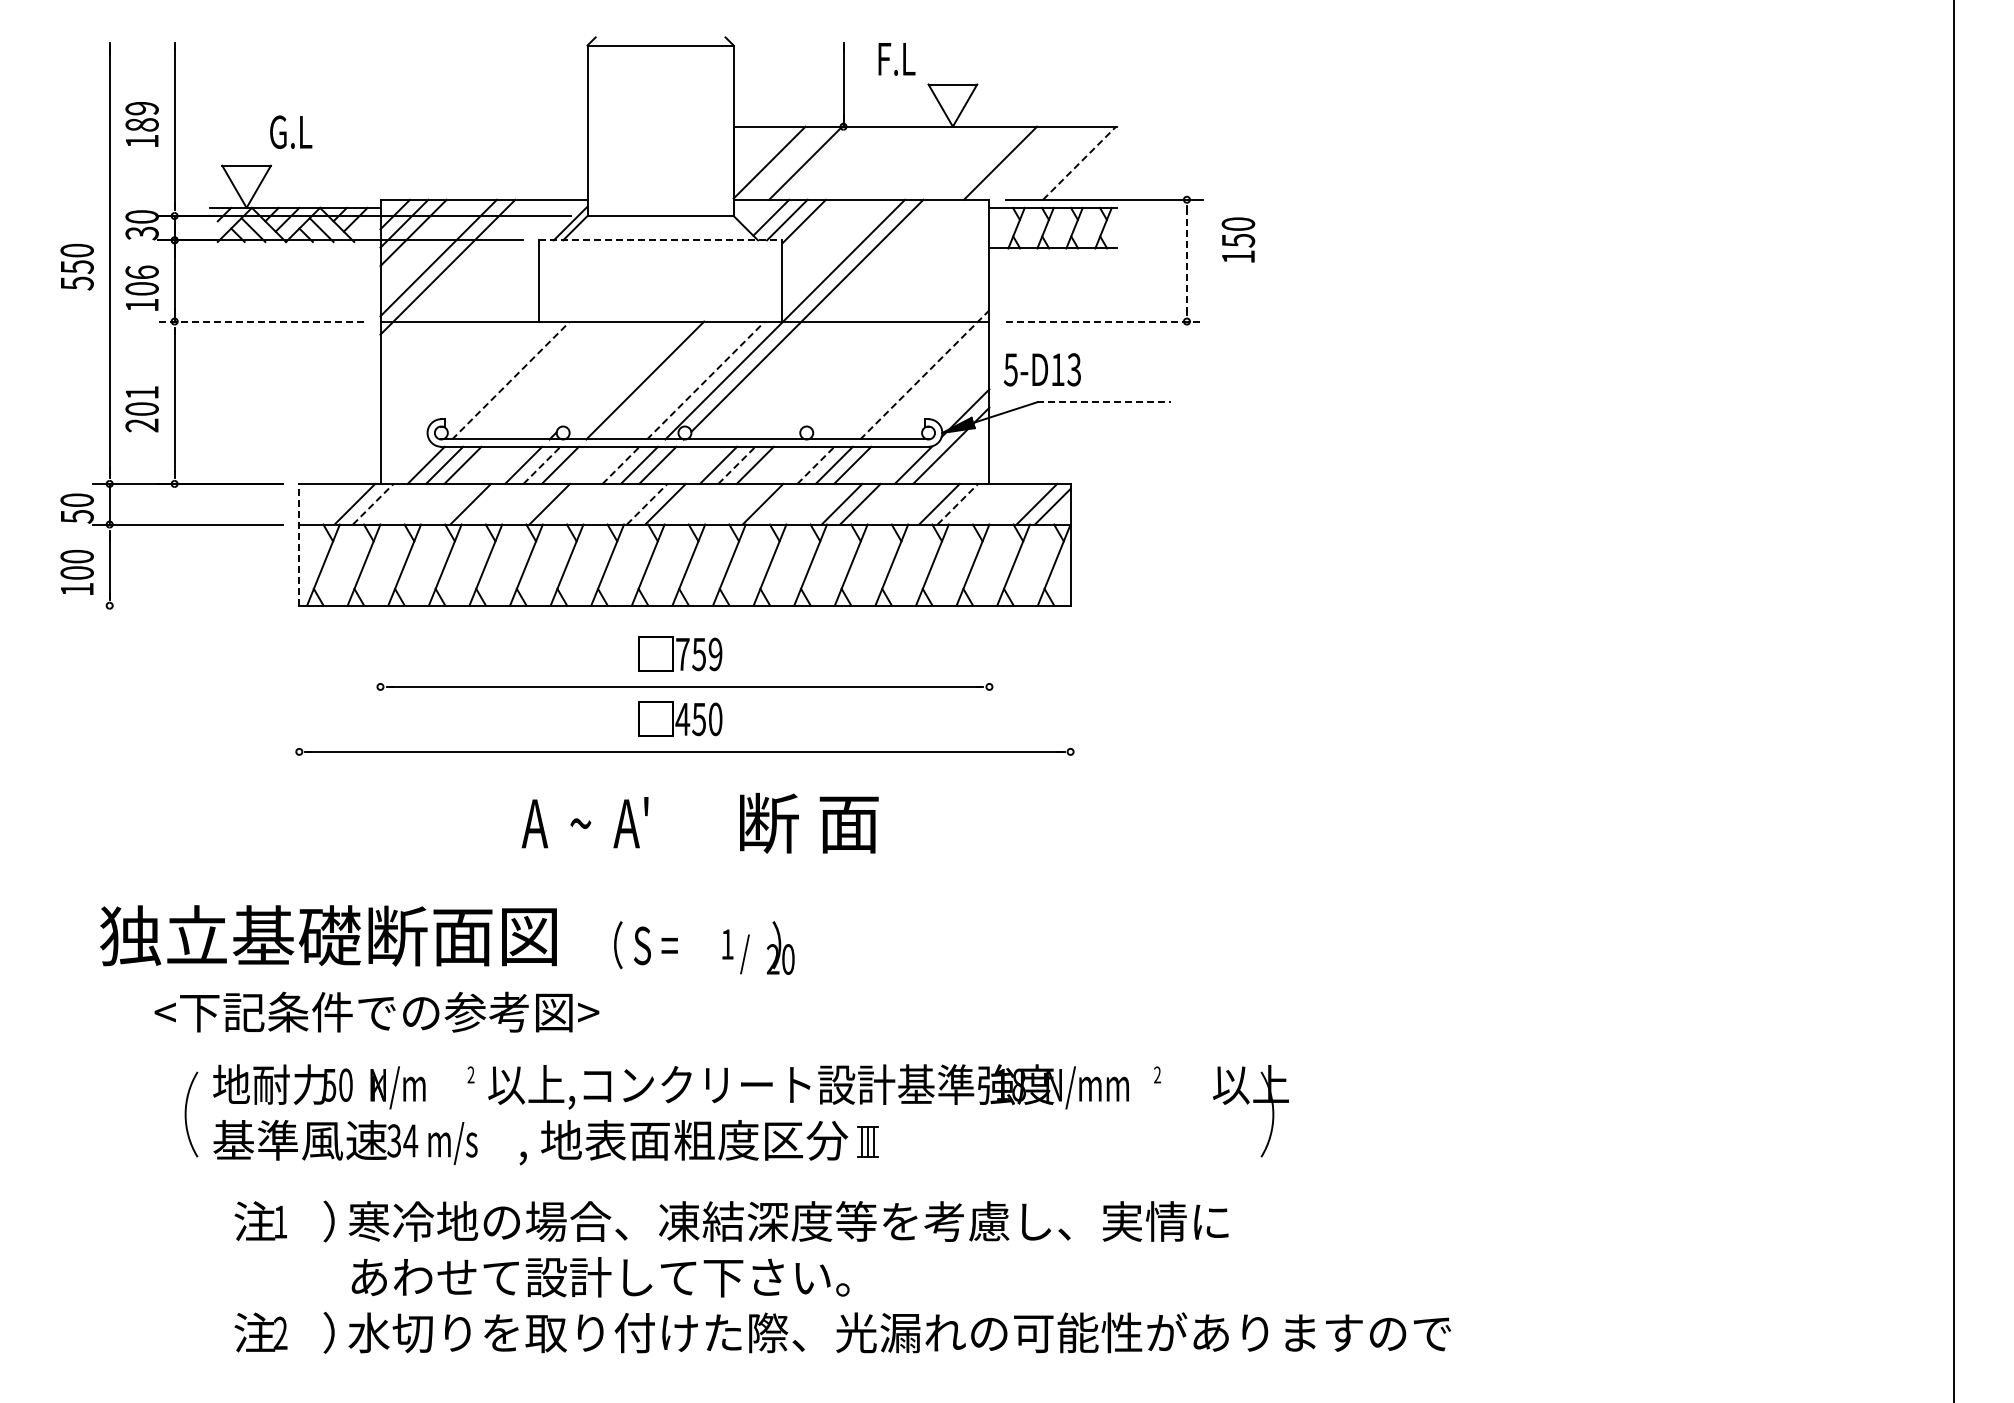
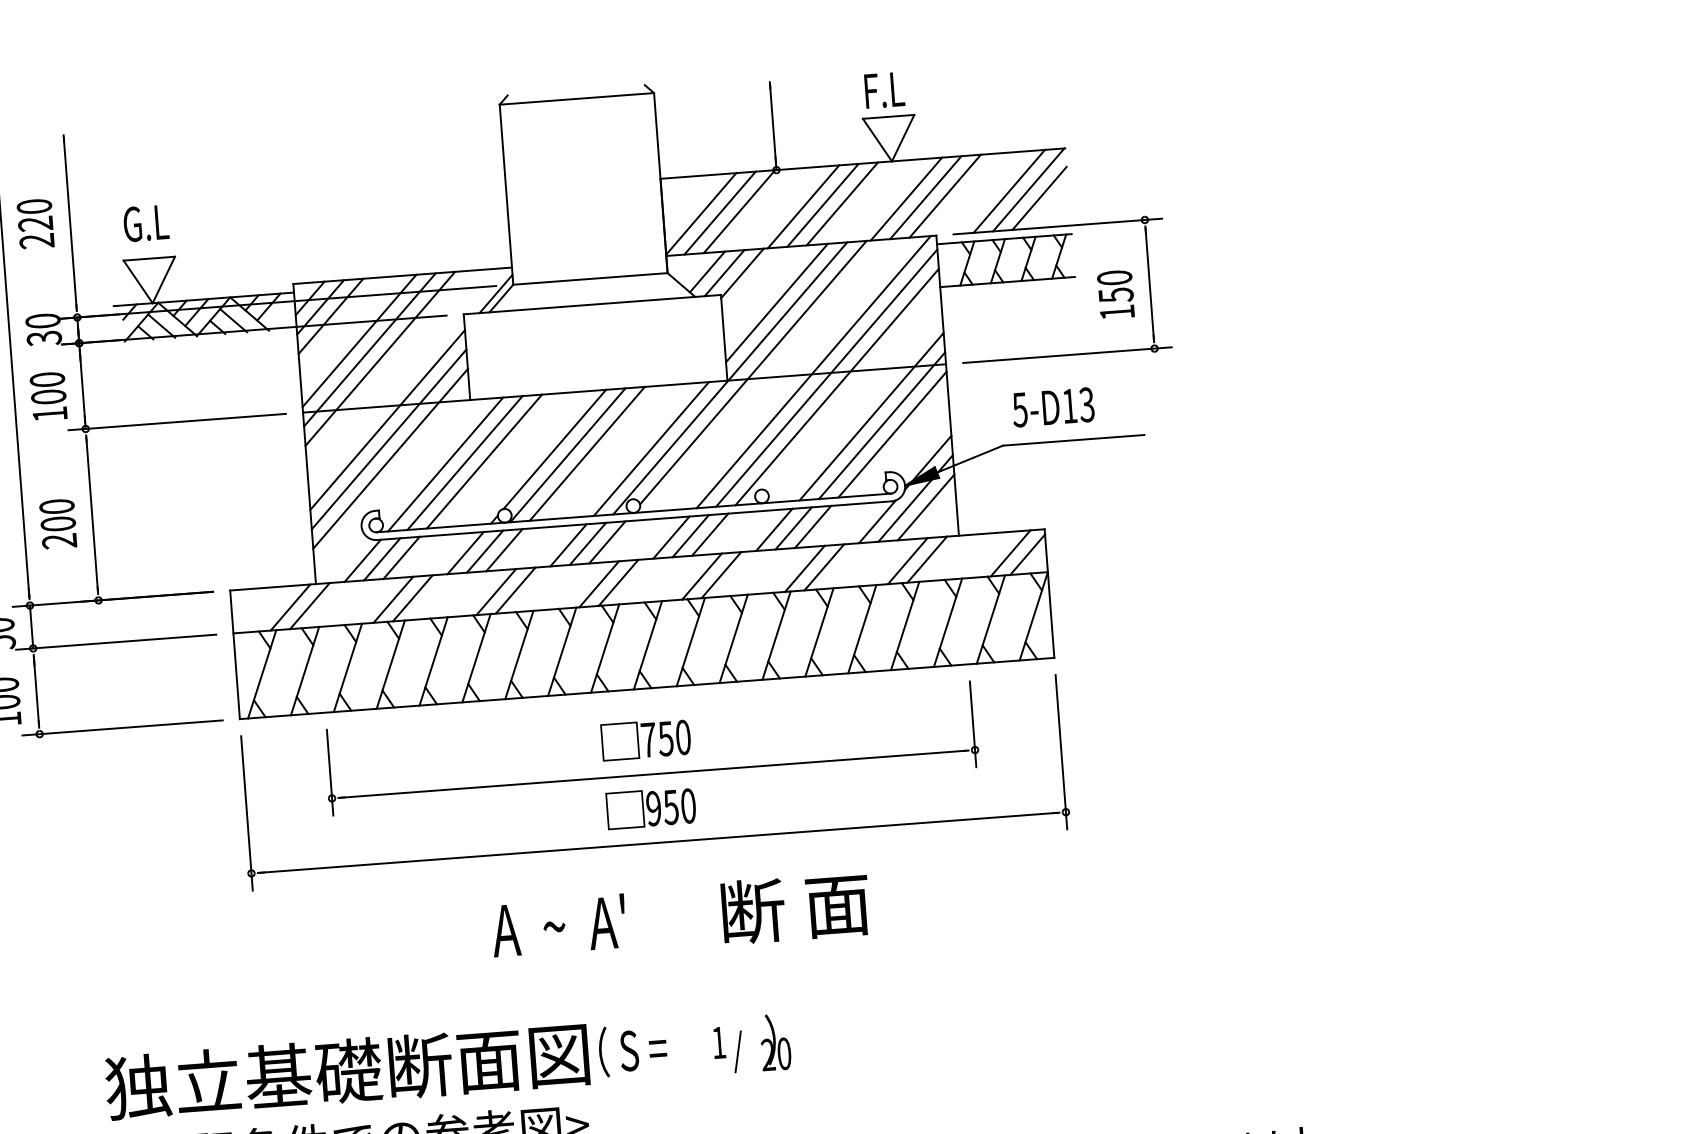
text: (896, 59) -> (884, 90), moved
text: (141, 124) -> (35, 223), 189 -> 220
text: (291, 131) -> (146, 222), moved
line: (786, 162) -> (719, 212), added
line: (865, 162) -> (802, 206), added
line: (884, 162) -> (822, 204), added
line: (902, 162) -> (841, 203), added
line: (963, 162) -> (906, 198), added
line: (981, 162) -> (925, 196), added
line: (1060, 162) -> (1008, 190), added
line: (1079, 163) -> (1028, 190), dashed -> solid
line: (1088, 171) -> (1038, 197), added
text: (1238, 239) -> (1116, 294), moved
line: (660, 240) -> (592, 304), dashed -> solid
line: (834, 251) -> (776, 302), added
line: (1186, 260) -> (1149, 284), dashed -> solid
text: (141, 272) -> (46, 379), 106 -> 100
line: (456, 276) -> (379, 358), added
line: (864, 319) -> (813, 372), added
line: (261, 321) -> (177, 421), dashed -> solid
line: (1104, 321) -> (1067, 355), dashed -> solid
line: (875, 325) -> (826, 377), added
line: (459, 334) -> (387, 420), added
line: (885, 335) -> (837, 387), added
line: (459, 352) -> (388, 439), added
line: (915, 365) -> (871, 416), added
text: (1041, 369) -> (1052, 407), moved
line: (459, 371) -> (390, 459), added
line: (614, 373) -> (554, 448), added
line: (925, 374) -> (882, 425), dashed -> solid
line: (511, 380) -> (446, 464), dashed -> solid
line: (529, 380) -> (465, 463), added
line: (547, 380) -> (484, 461), added
line: (626, 380) -> (567, 455), added
line: (706, 380) -> (651, 448), dashed -> solid
line: (933, 383) -> (891, 434), added
text: (141, 392) -> (56, 506), 201 -> 200
line: (1104, 402) -> (1073, 440), dashed -> solid
line: (960, 454) -> (926, 506), added
line: (542, 465) -> (485, 551), dashed -> solid
line: (621, 465) -> (568, 545), dashed -> solid
line: (737, 465) -> (691, 536), dashed -> solid
line: (816, 465) -> (774, 529), dashed -> solid
line: (452, 503) -> (393, 599), added
line: (567, 503) -> (514, 589), added
line: (744, 503) -> (701, 575), added
line: (373, 504) -> (310, 606), dashed -> solid
line: (647, 504) -> (599, 584), dashed -> solid
line: (957, 504) -> (926, 559), dashed -> solid
line: (299, 544) -> (235, 654), dashed -> solid
line: (188, 605) -> (122, 727), added
text: (715, 654) -> (683, 737), 759 -> 750
line: (380, 662) -> (330, 772), added
line: (989, 662) -> (973, 724), added
line: (299, 694) -> (247, 812), added
line: (1070, 694) -> (1061, 751), added
text: (682, 719) -> (653, 808), 450 -> 950
text: (328, 935) -> (347, 1070), moved

